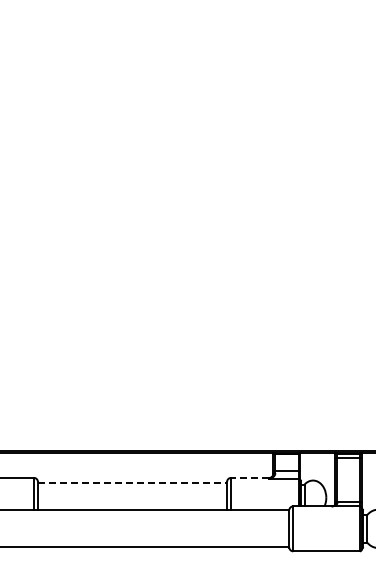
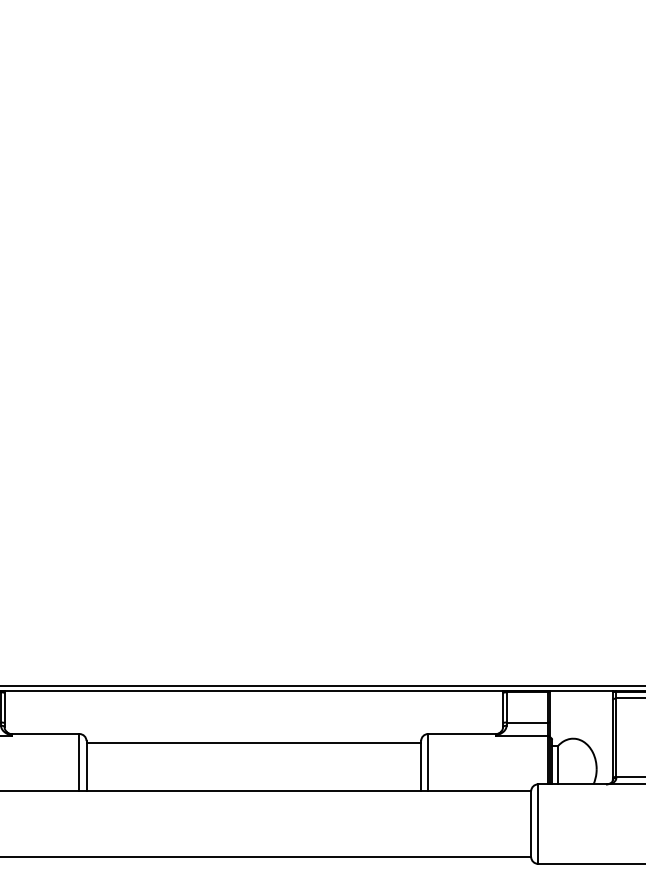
line: (249, 477) -> (460, 733), dashed -> solid
line: (132, 483) -> (253, 743), dashed -> solid

